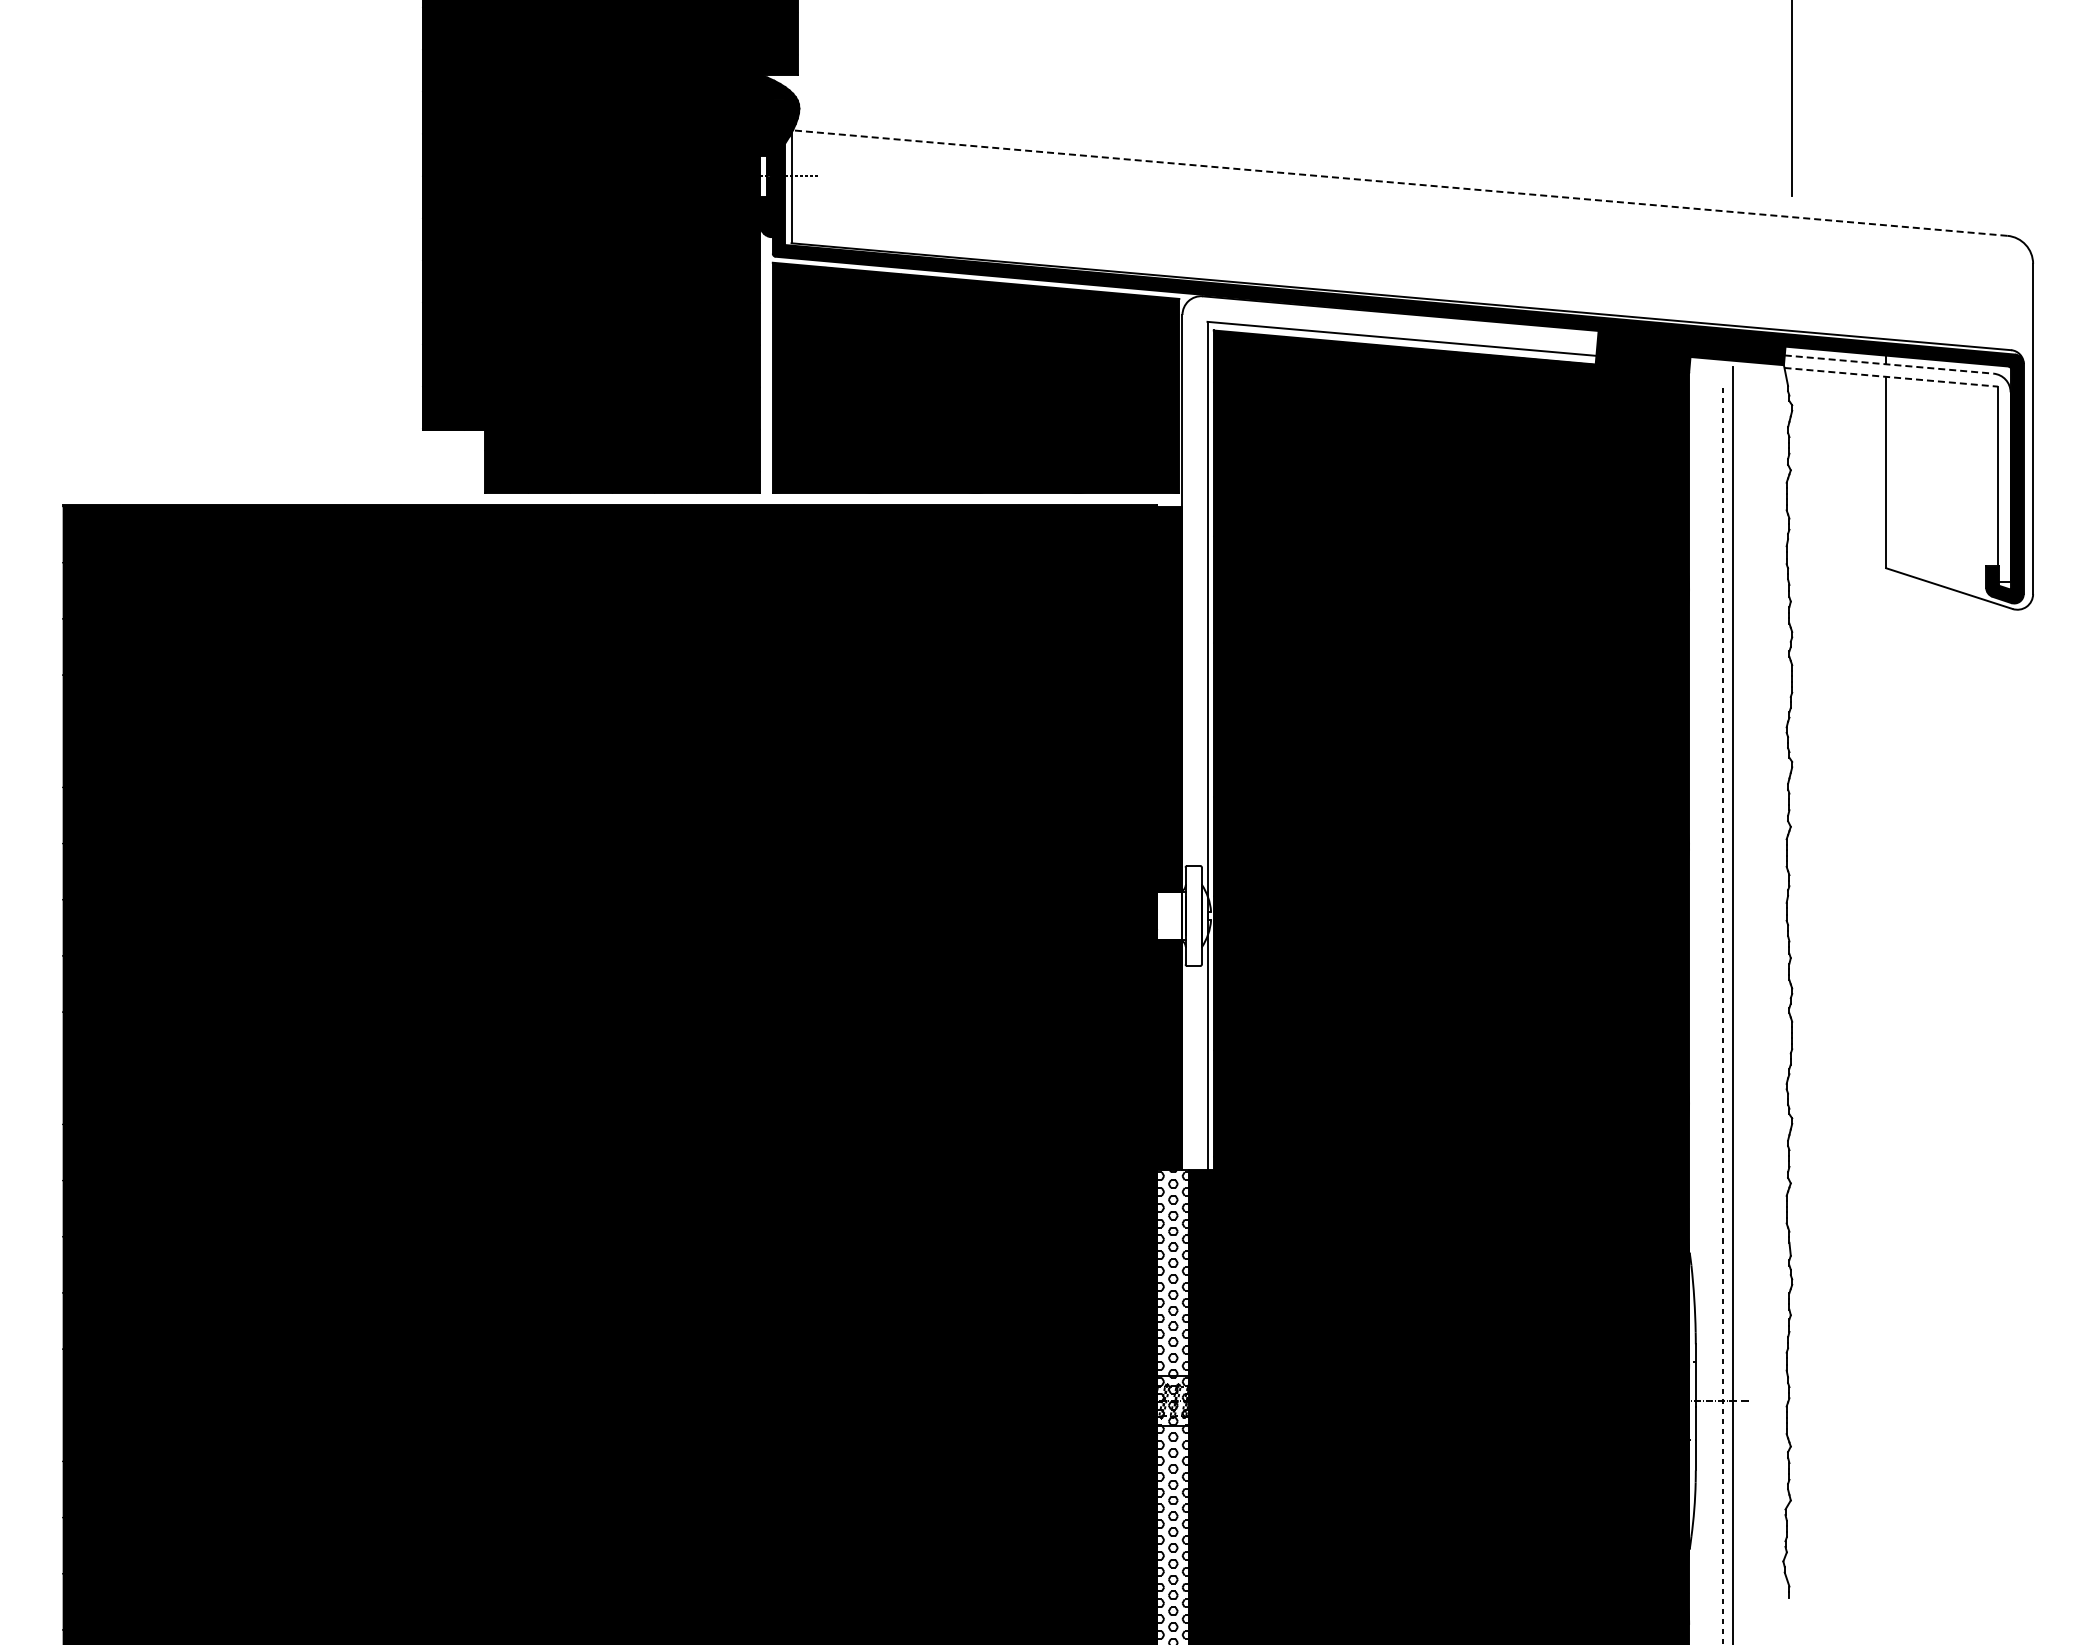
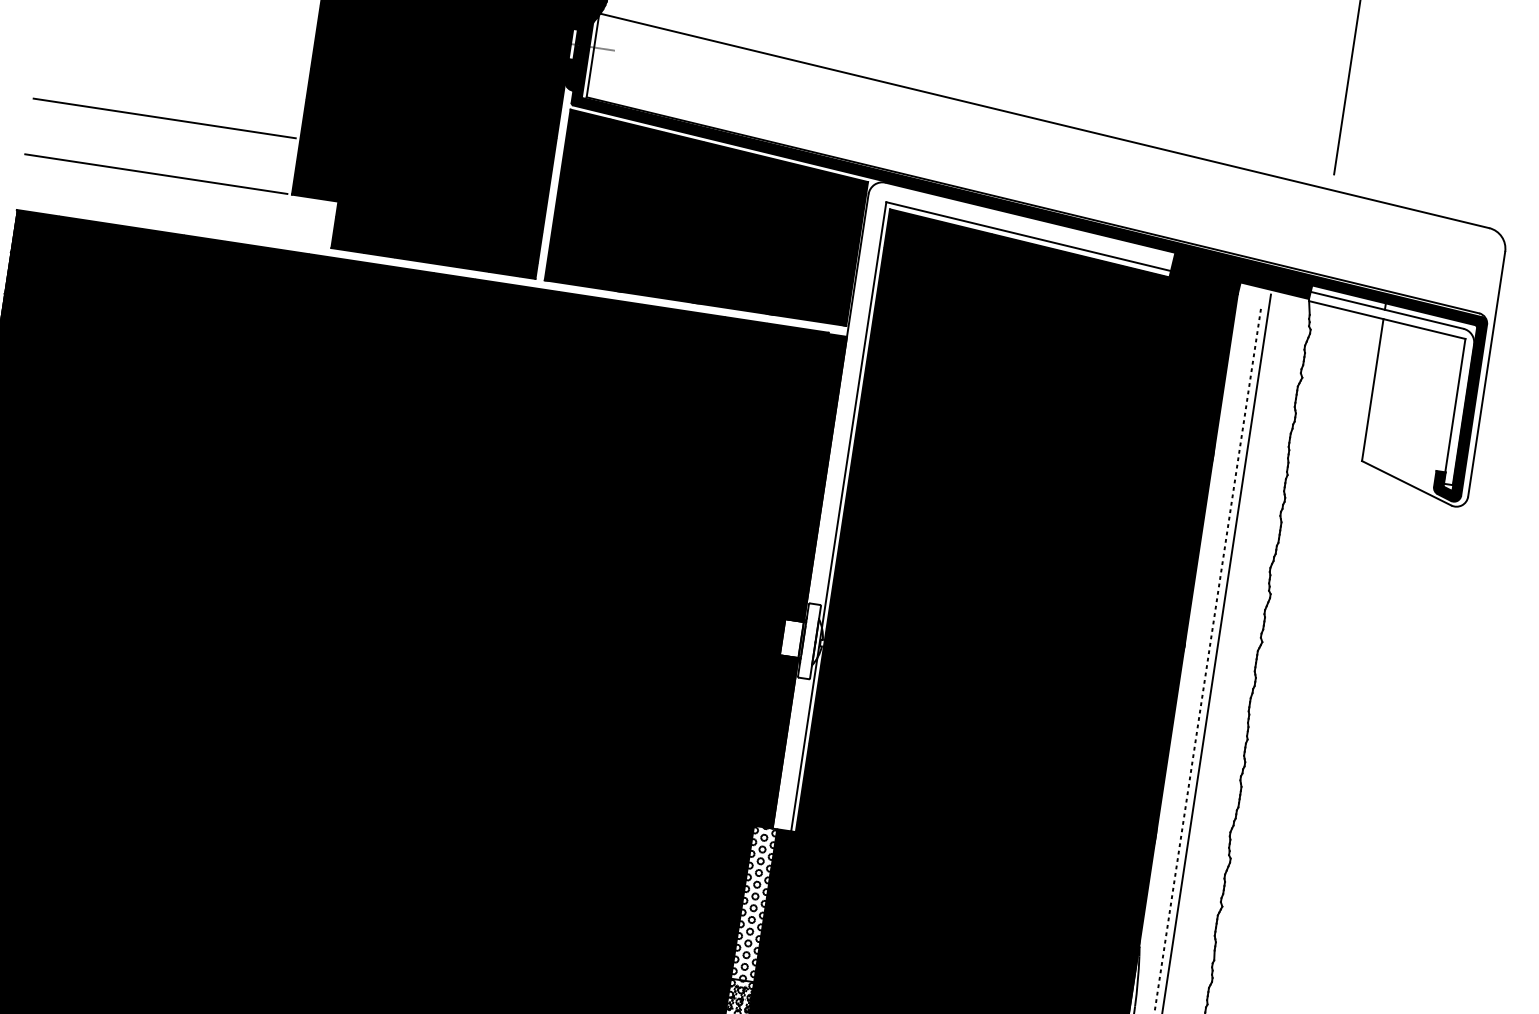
line: (1398, 183) -> (1043, 121), dashed -> solid
line: (239, 355) -> (164, 118), added
line: (1889, 364) -> (1387, 310), dashed -> solid
line: (1891, 377) -> (1387, 320), dashed -> solid
line: (239, 430) -> (156, 174), added

